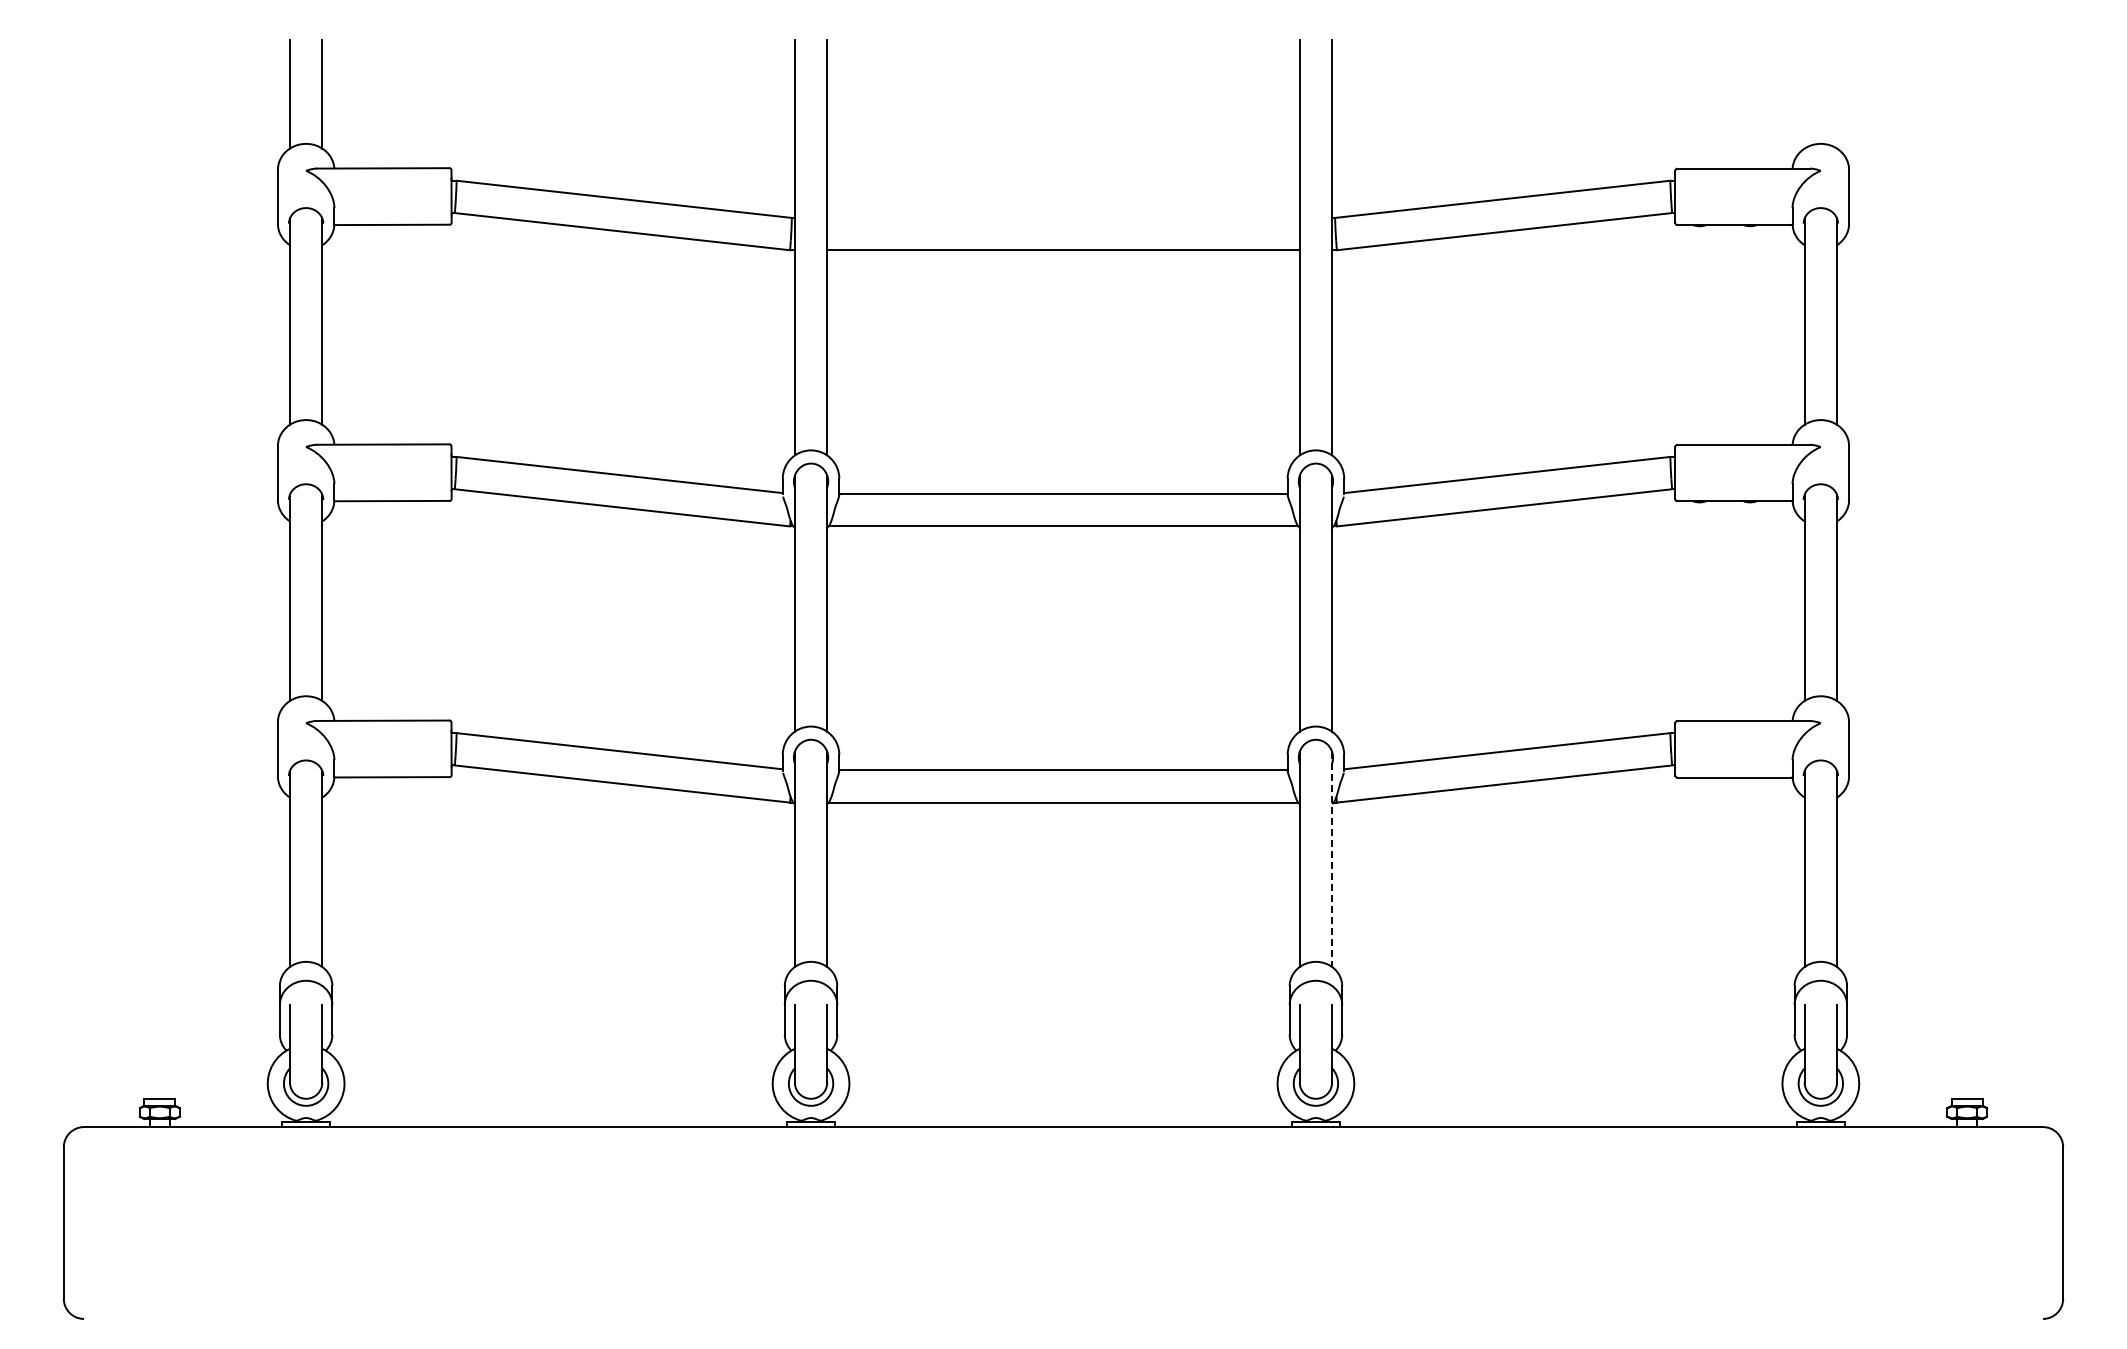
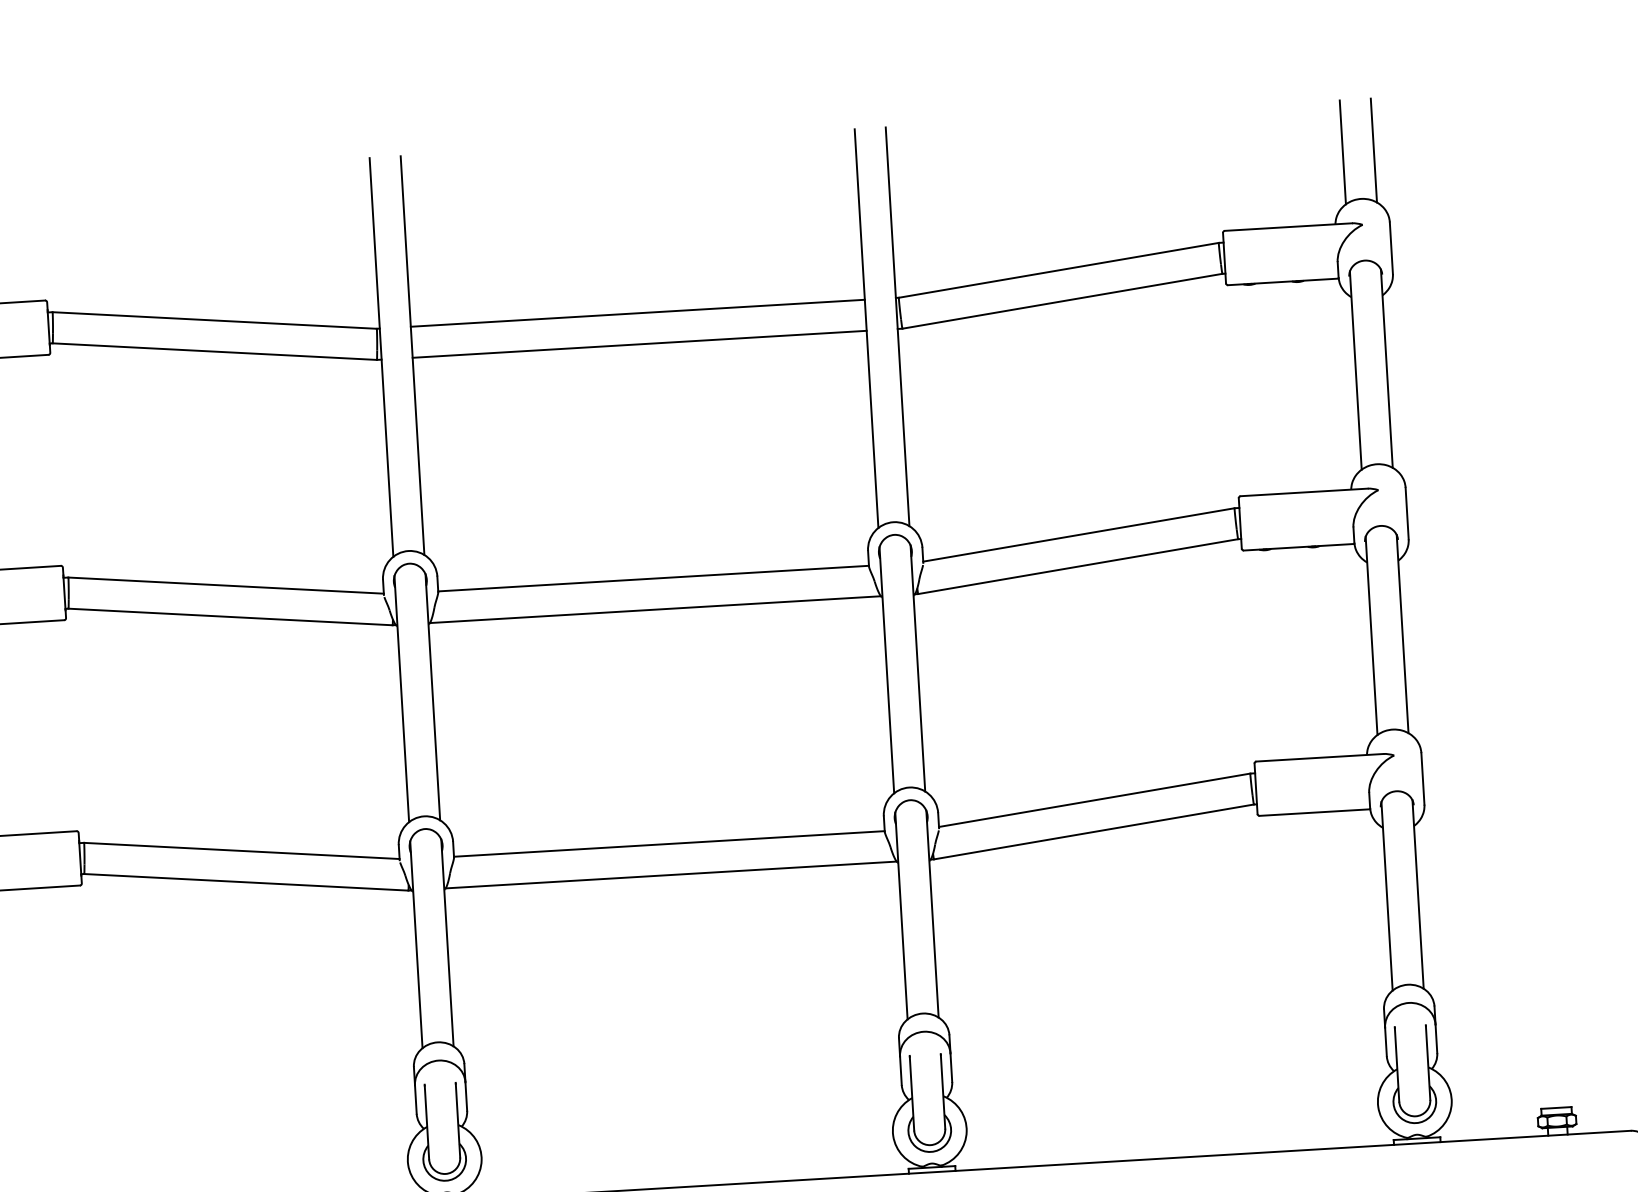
line: (1804, 94) -> (1342, 152), added
line: (1836, 94) -> (1373, 150), added
line: (1063, 217) -> (637, 312), added
line: (1332, 859) -> (932, 914), dashed -> solid

